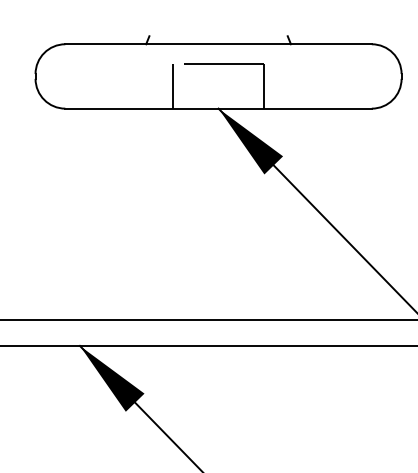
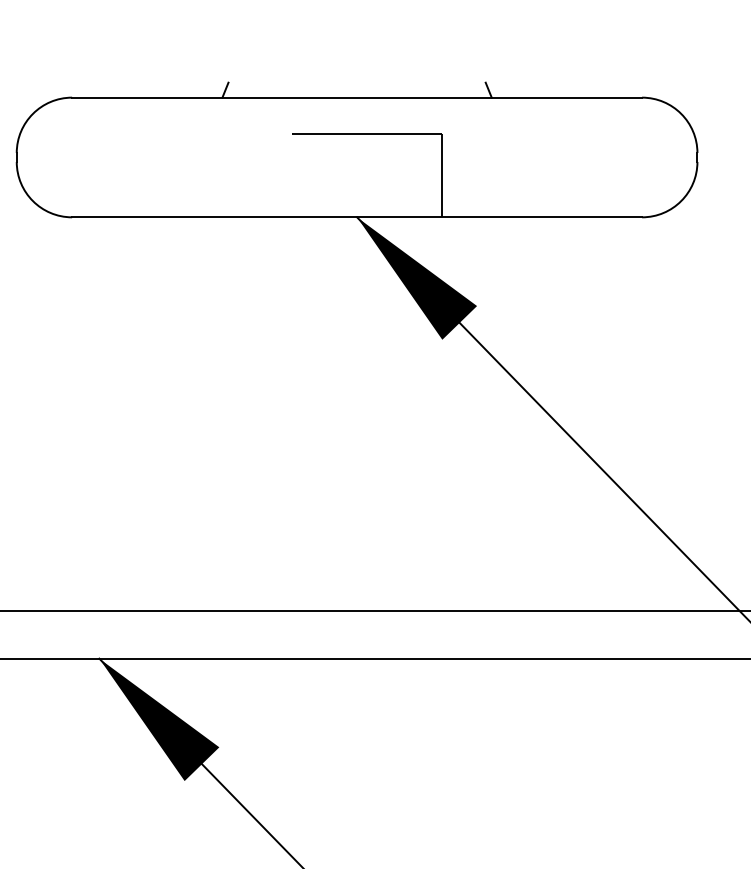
line: (173, 85) -> (273, 174), removed

